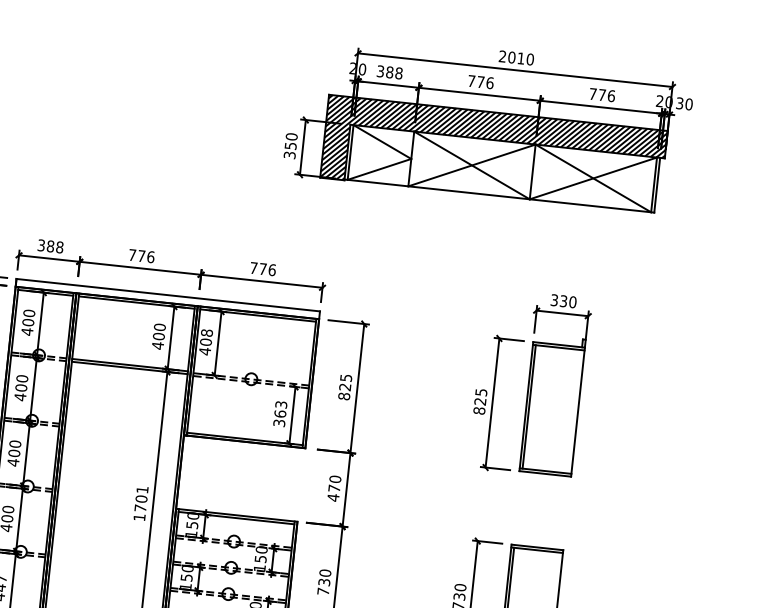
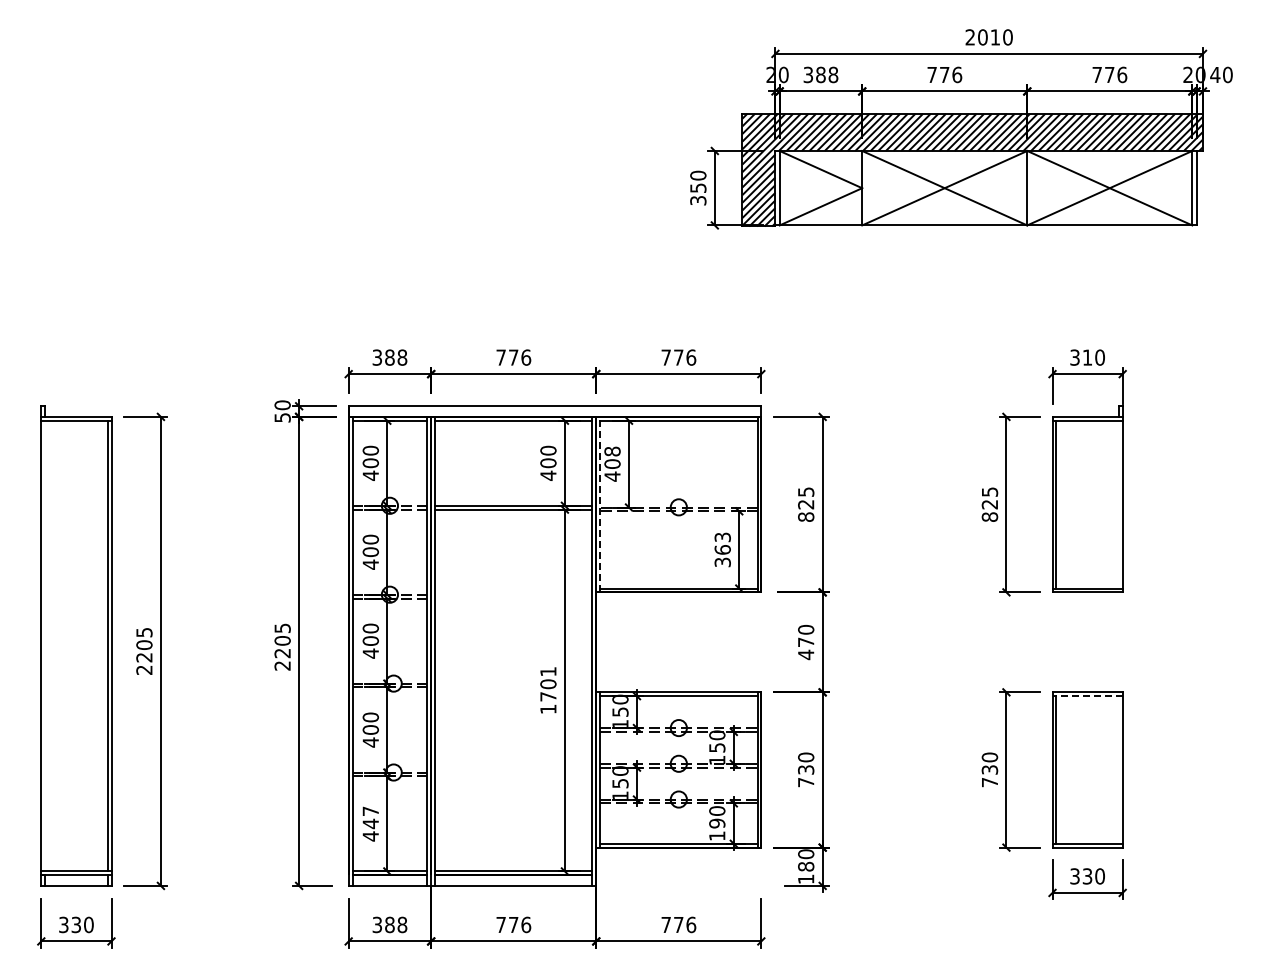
text: (680, 103) -> (1215, 74), 30 -> 40
text: (563, 301) -> (1087, 357), 330 -> 310
line: (193, 371) -> (600, 504), solid -> dashed
line: (537, 550) -> (1087, 696), solid -> dashed

